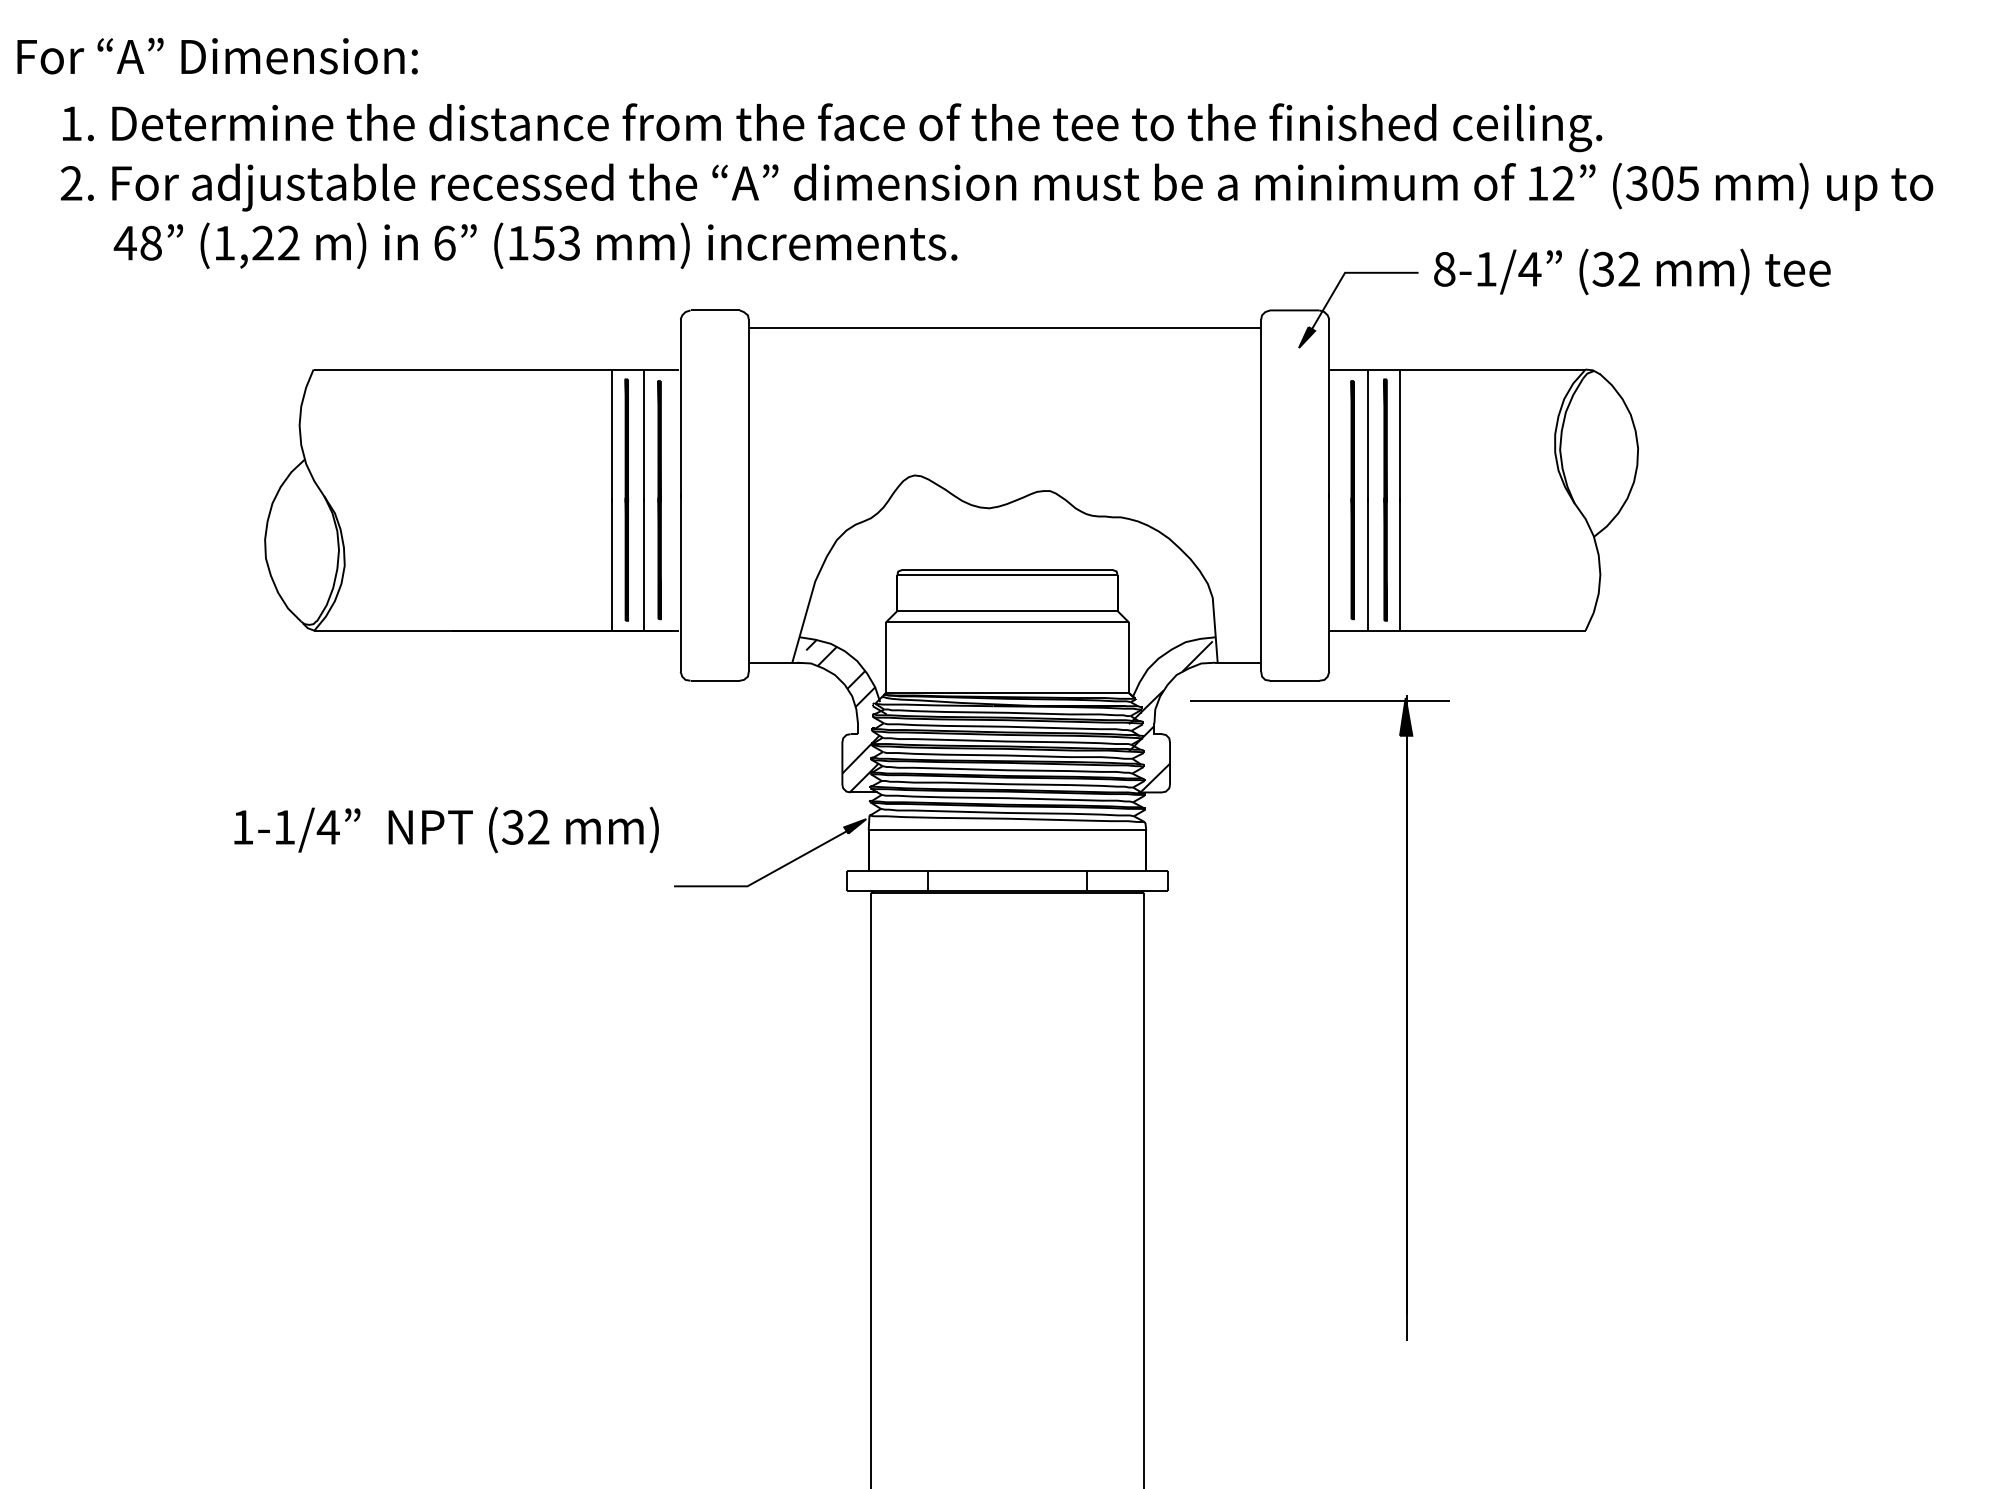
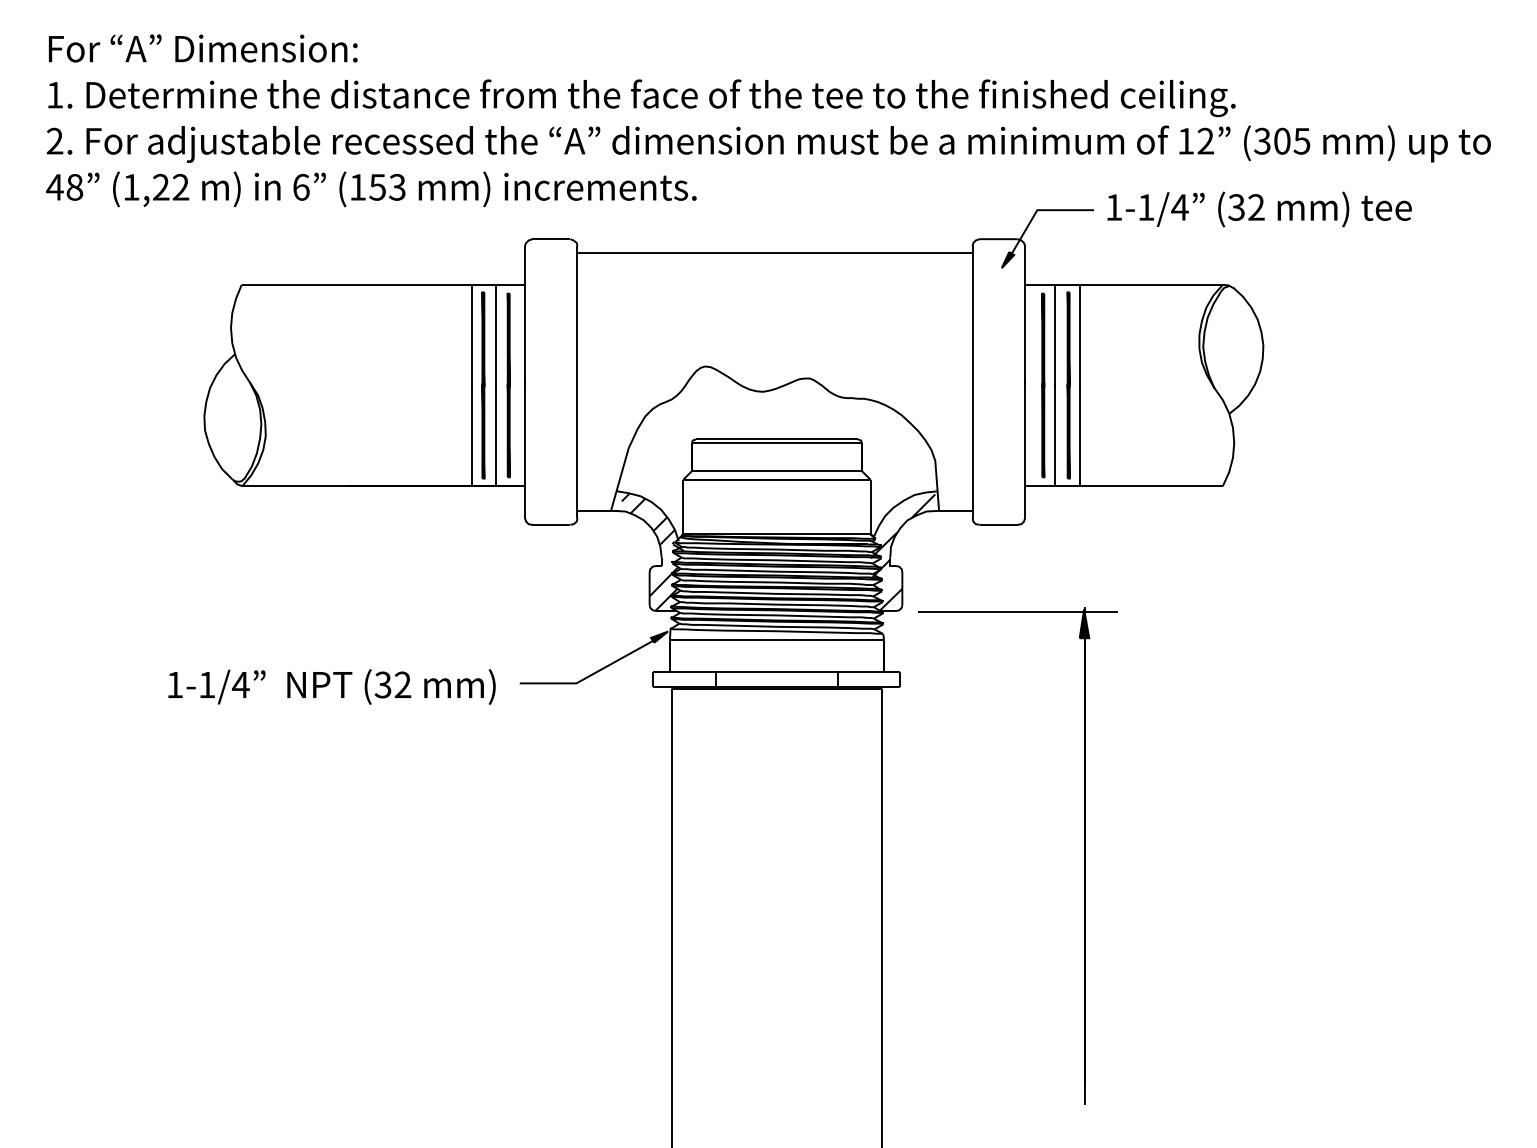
text: (217, 56) -> (203, 48), moved
text: (535, 245) -> (371, 189), moved
text: (1444, 269) -> (1114, 207), 8-1/4 -> 1-1/4
text: (446, 829) -> (331, 686), moved
part: (1406, 1017) -> (1084, 855), moved

